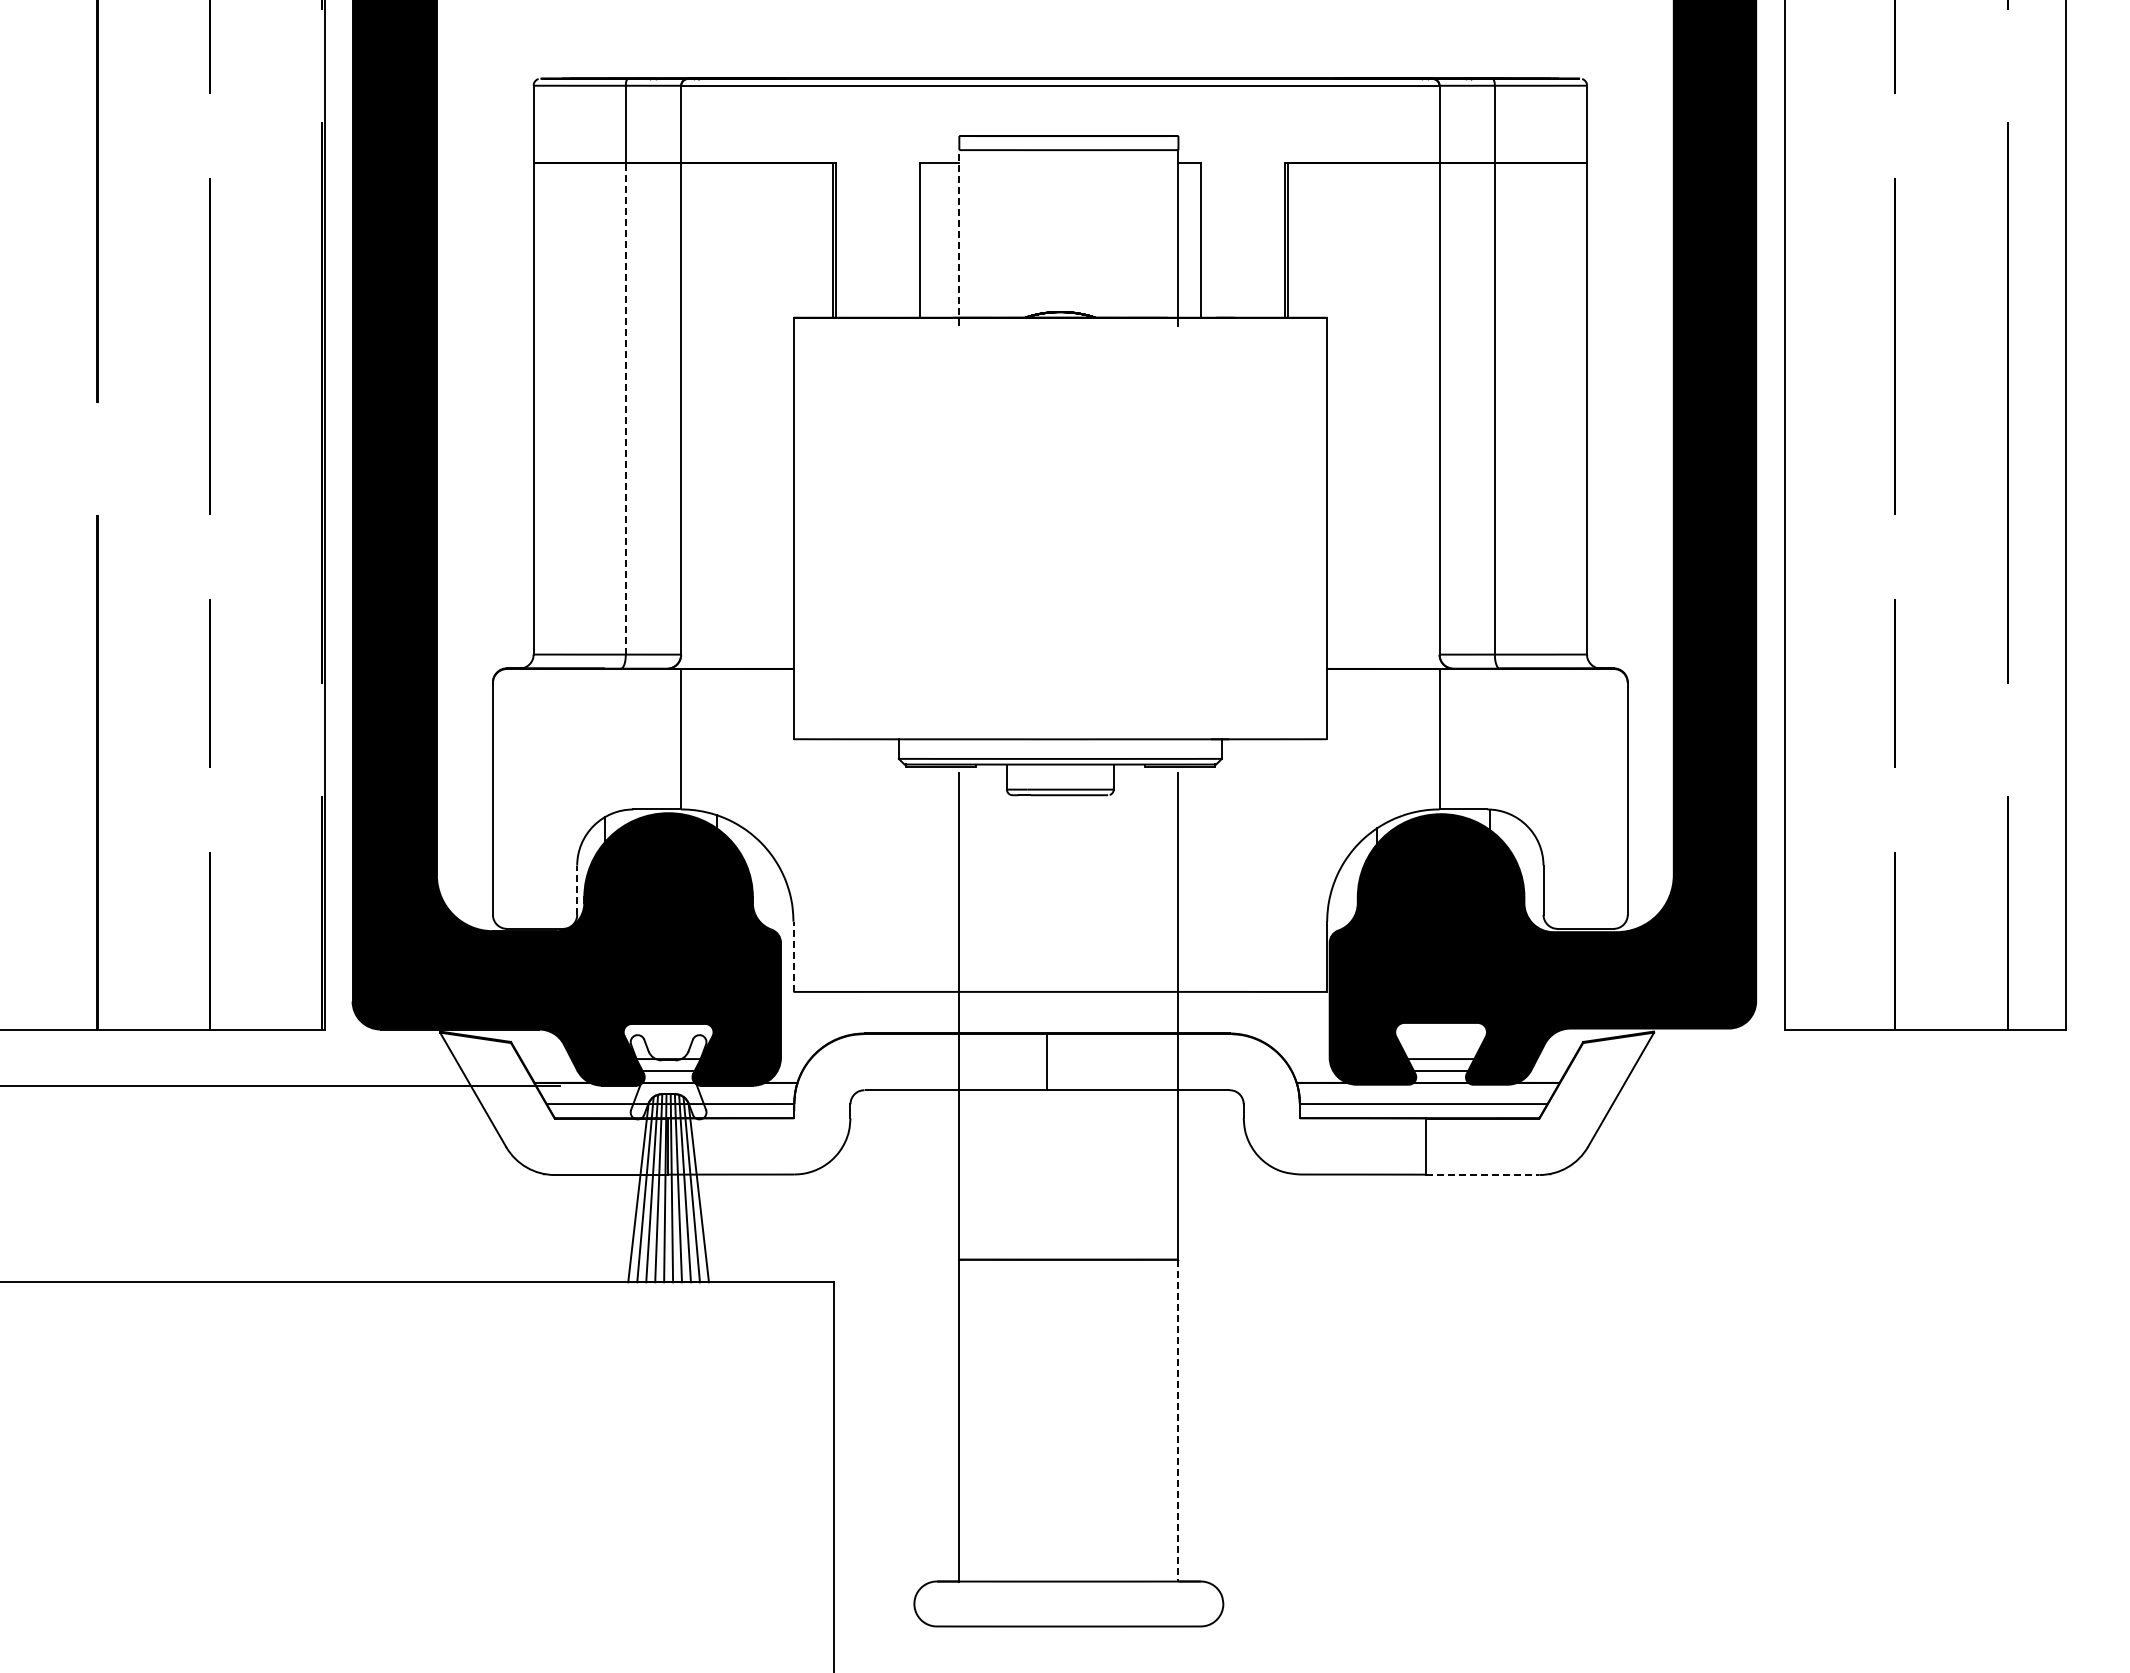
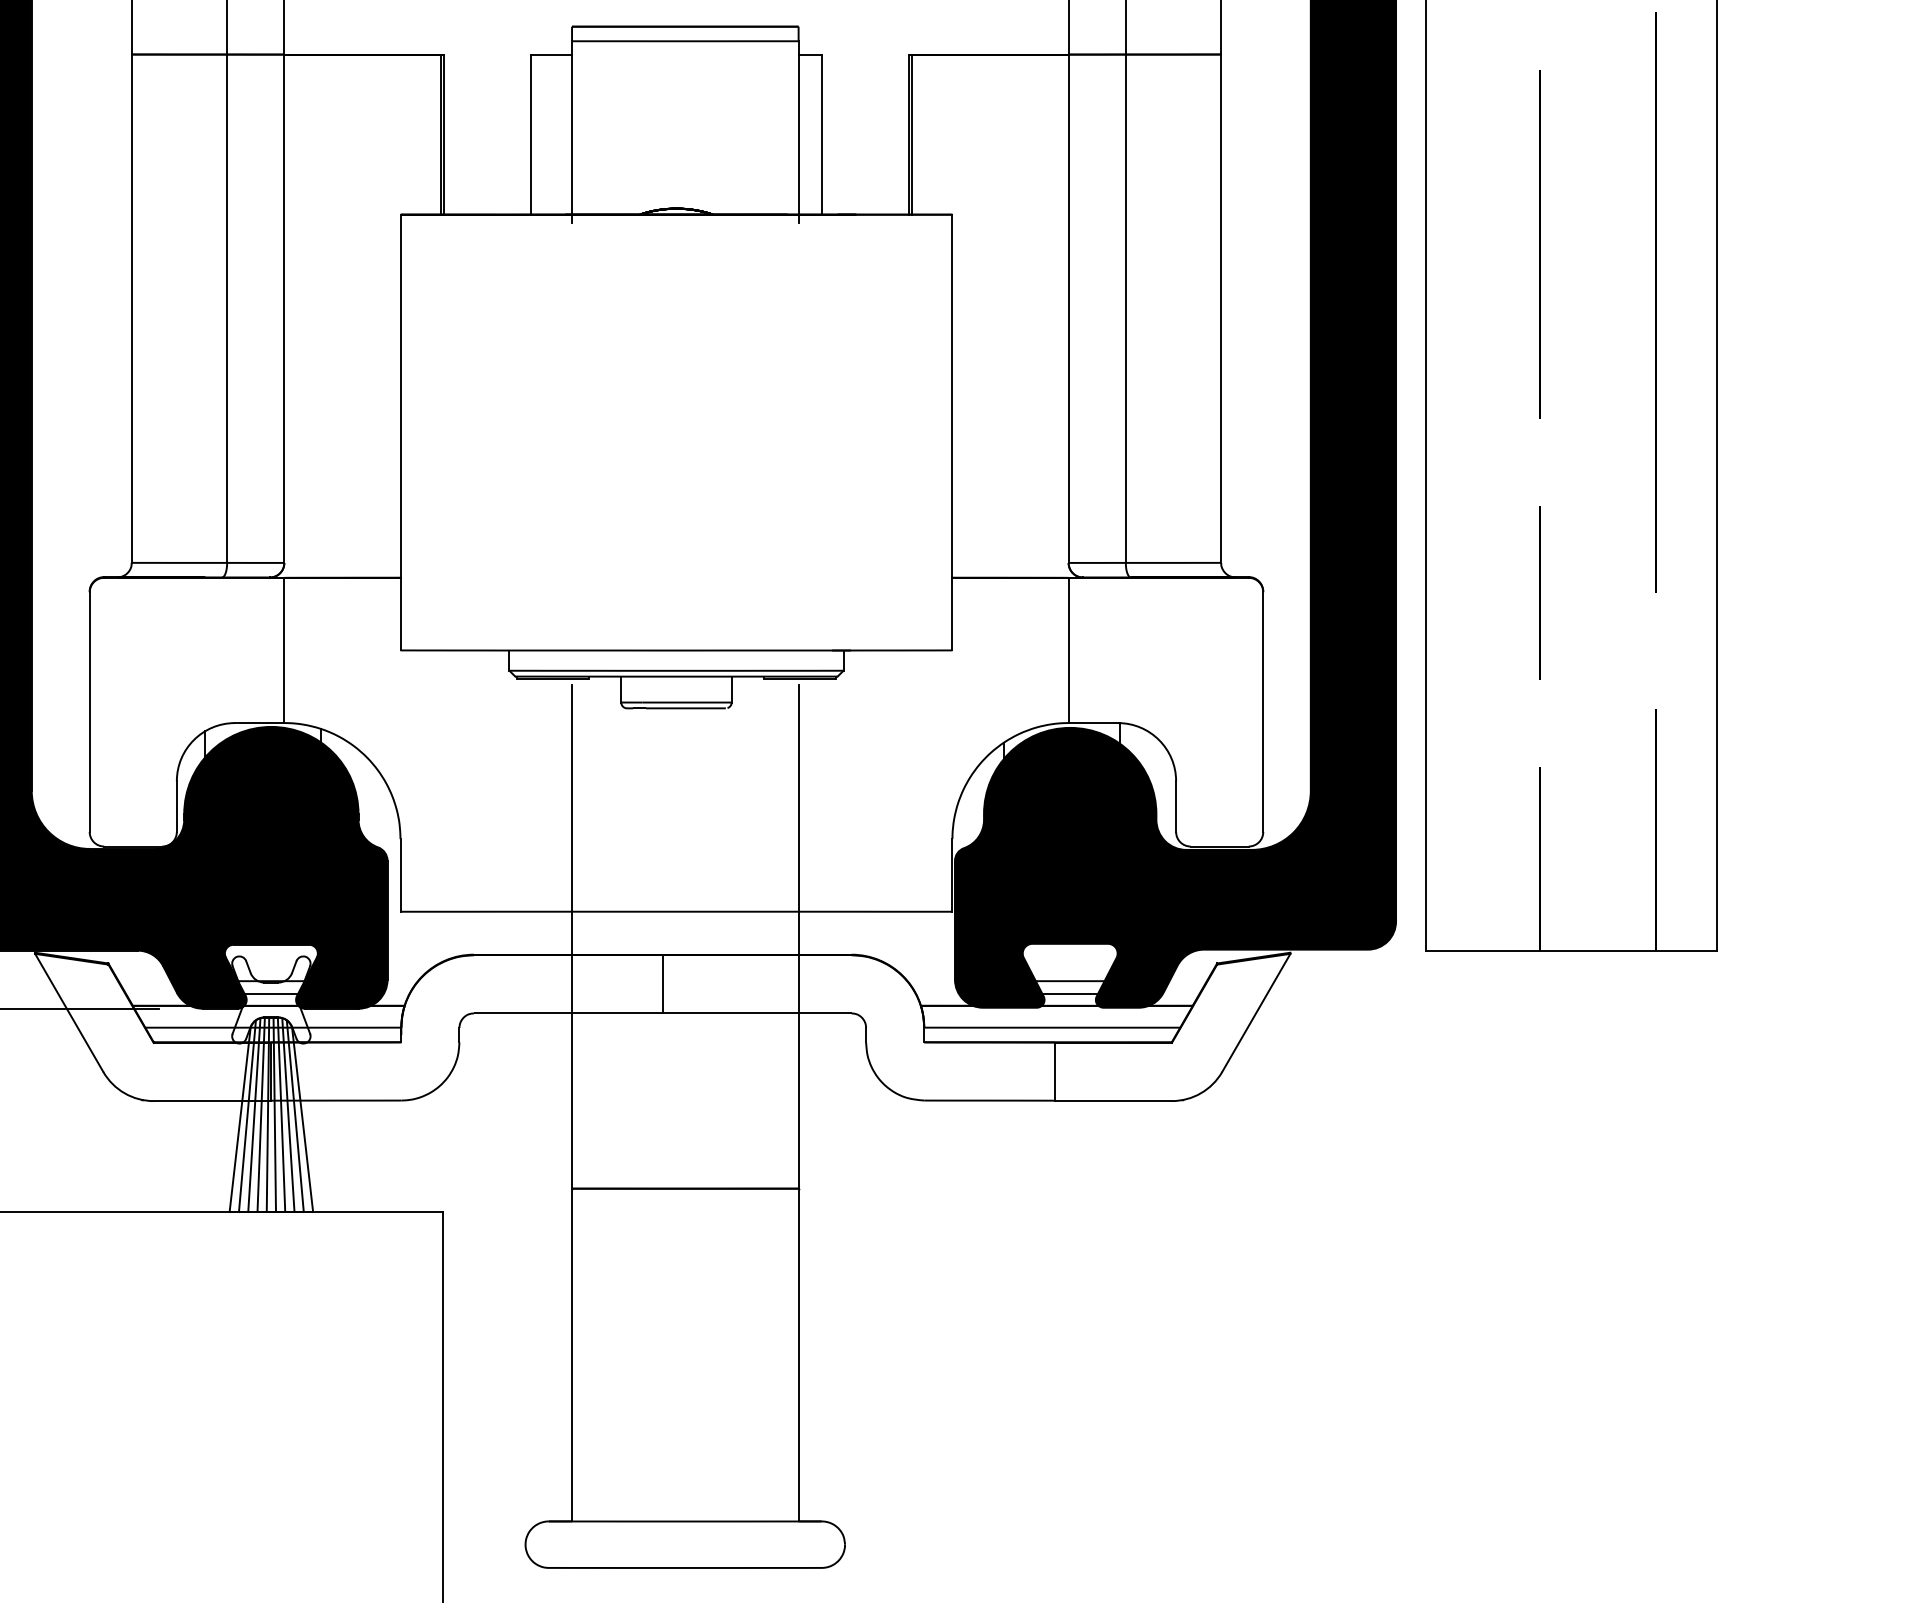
line: (959, 238) -> (572, 132), dashed -> solid
line: (625, 408) -> (226, 308), dashed -> solid
line: (577, 890) -> (177, 806), dashed -> solid
line: (793, 956) -> (400, 875), dashed -> solid
line: (1482, 1175) -> (1113, 1101), dashed -> solid
line: (1178, 1420) -> (798, 1354), dashed -> solid

